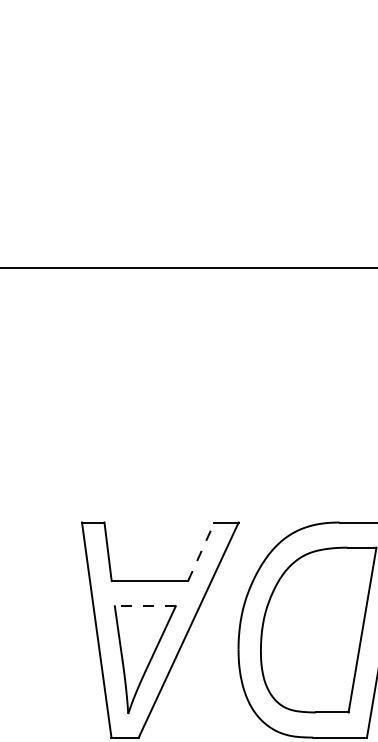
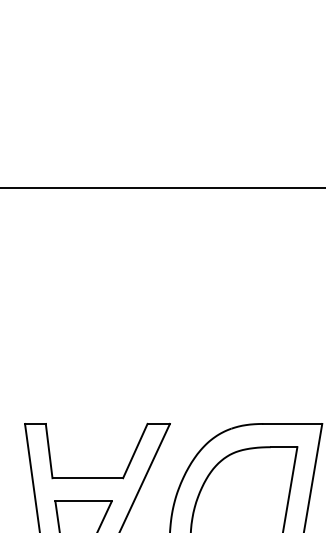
line: (201, 551) -> (135, 450), dashed -> solid
line: (144, 606) -> (82, 501), dashed -> solid

